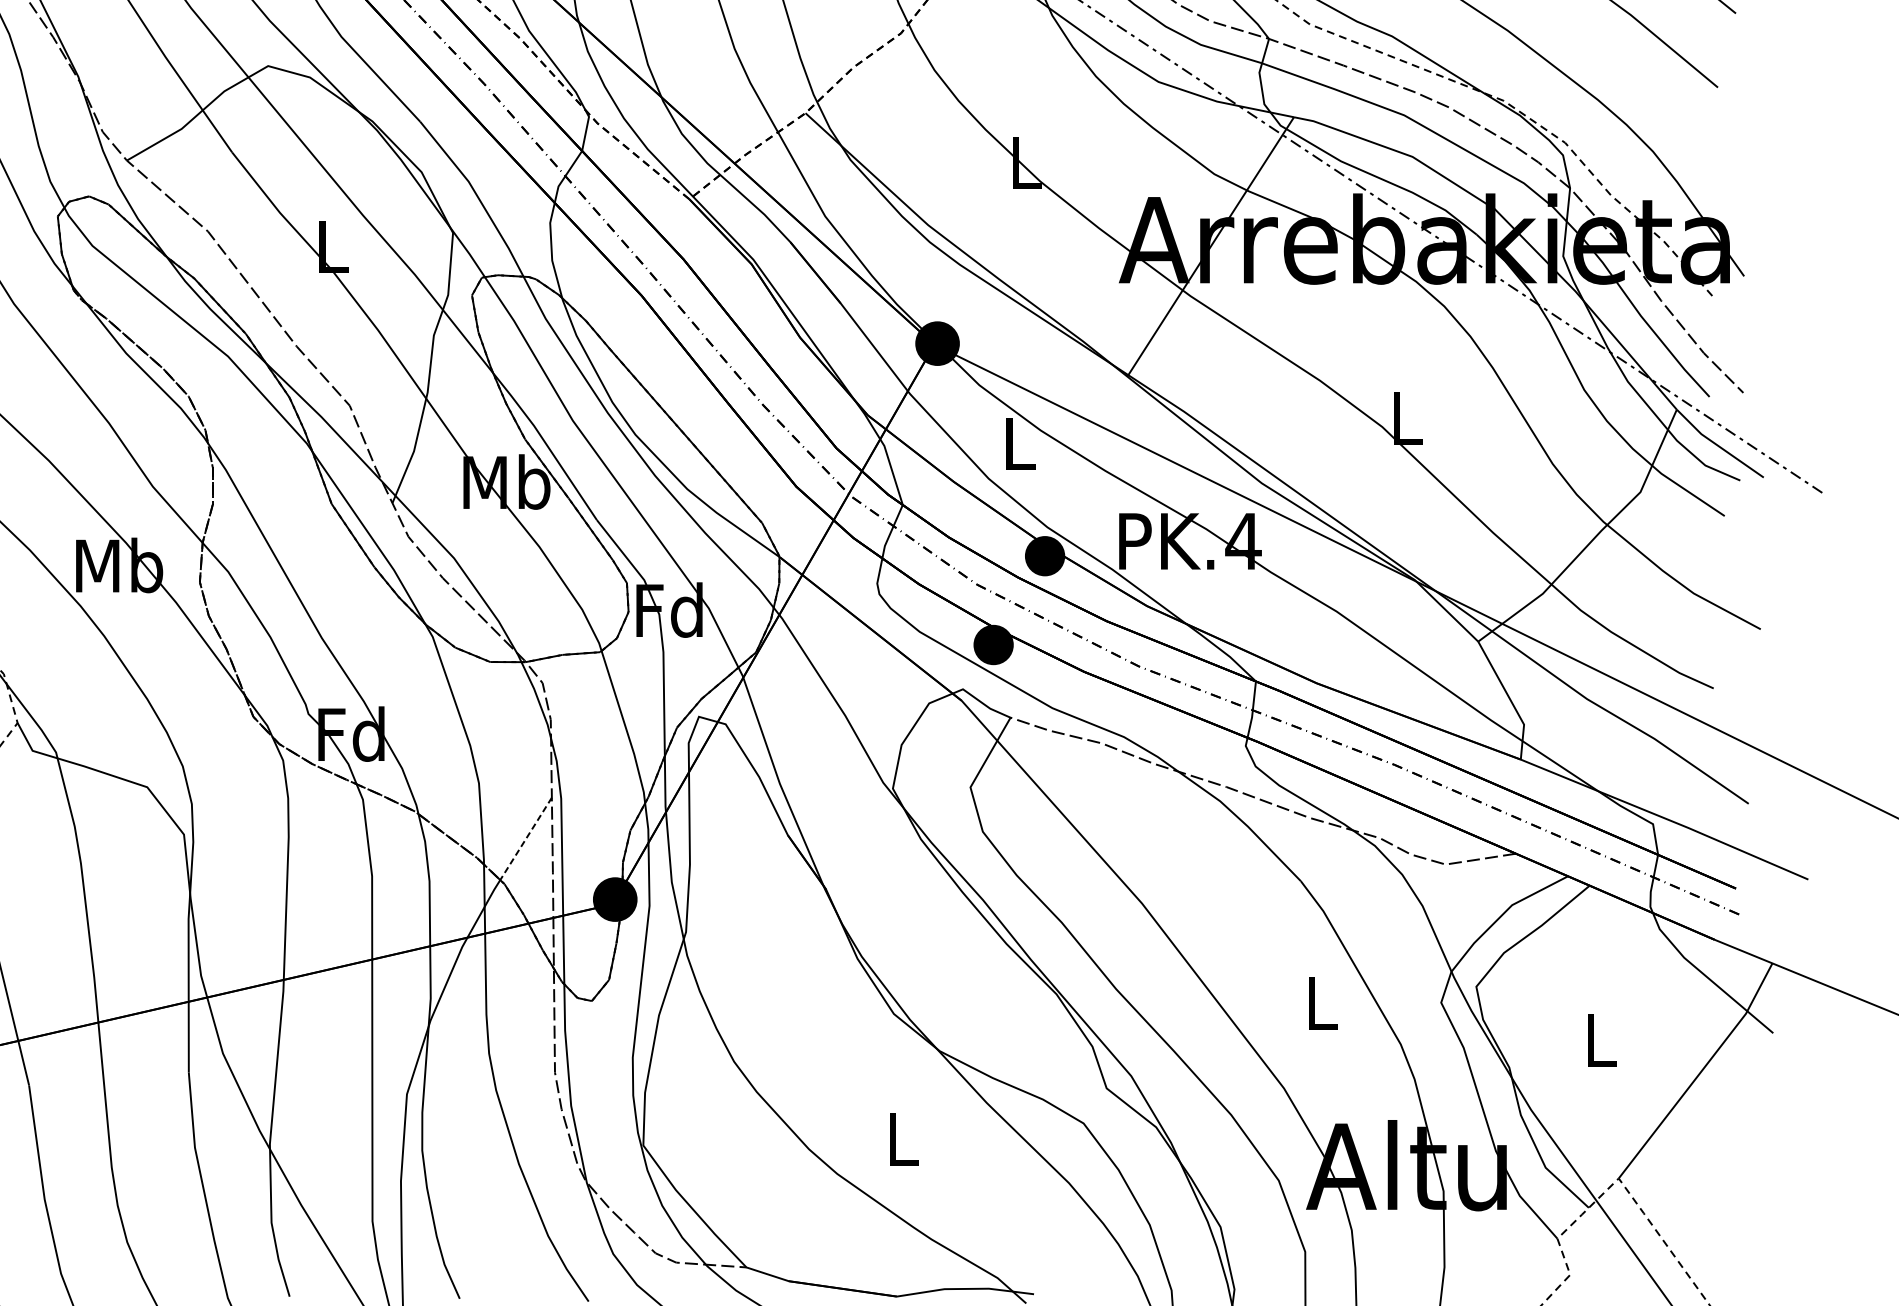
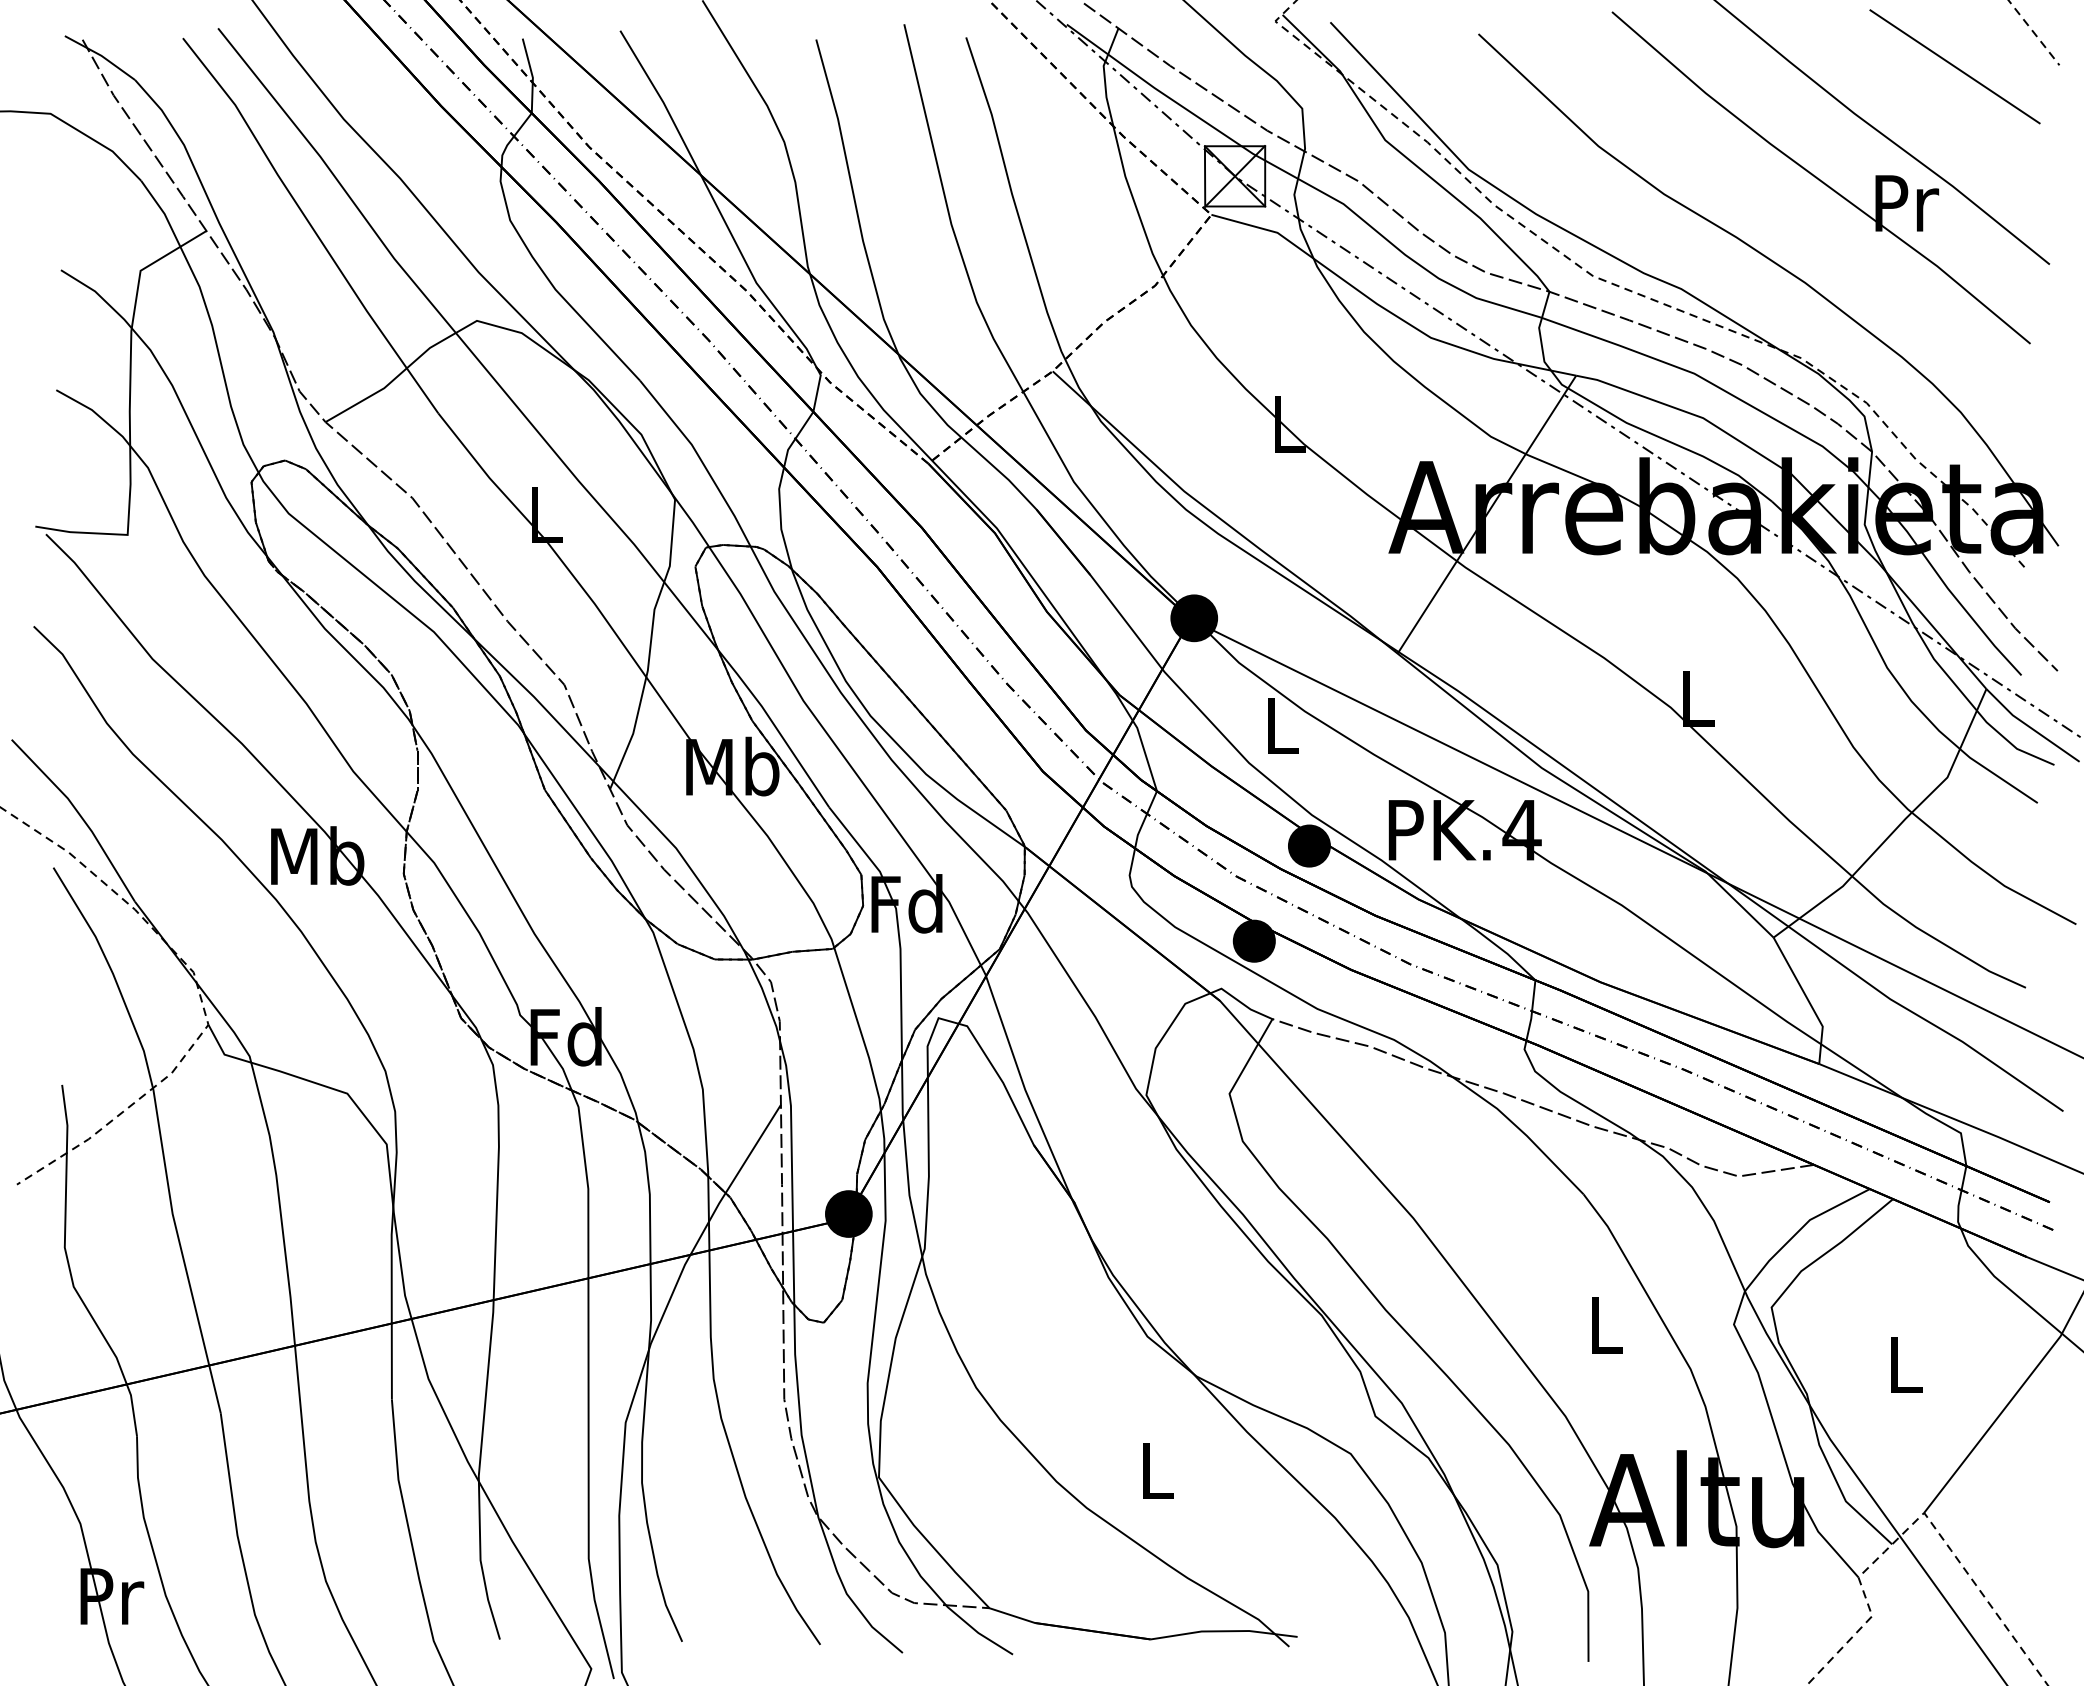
line: (526, 839) -> (753, 1149), dashed -> solid

